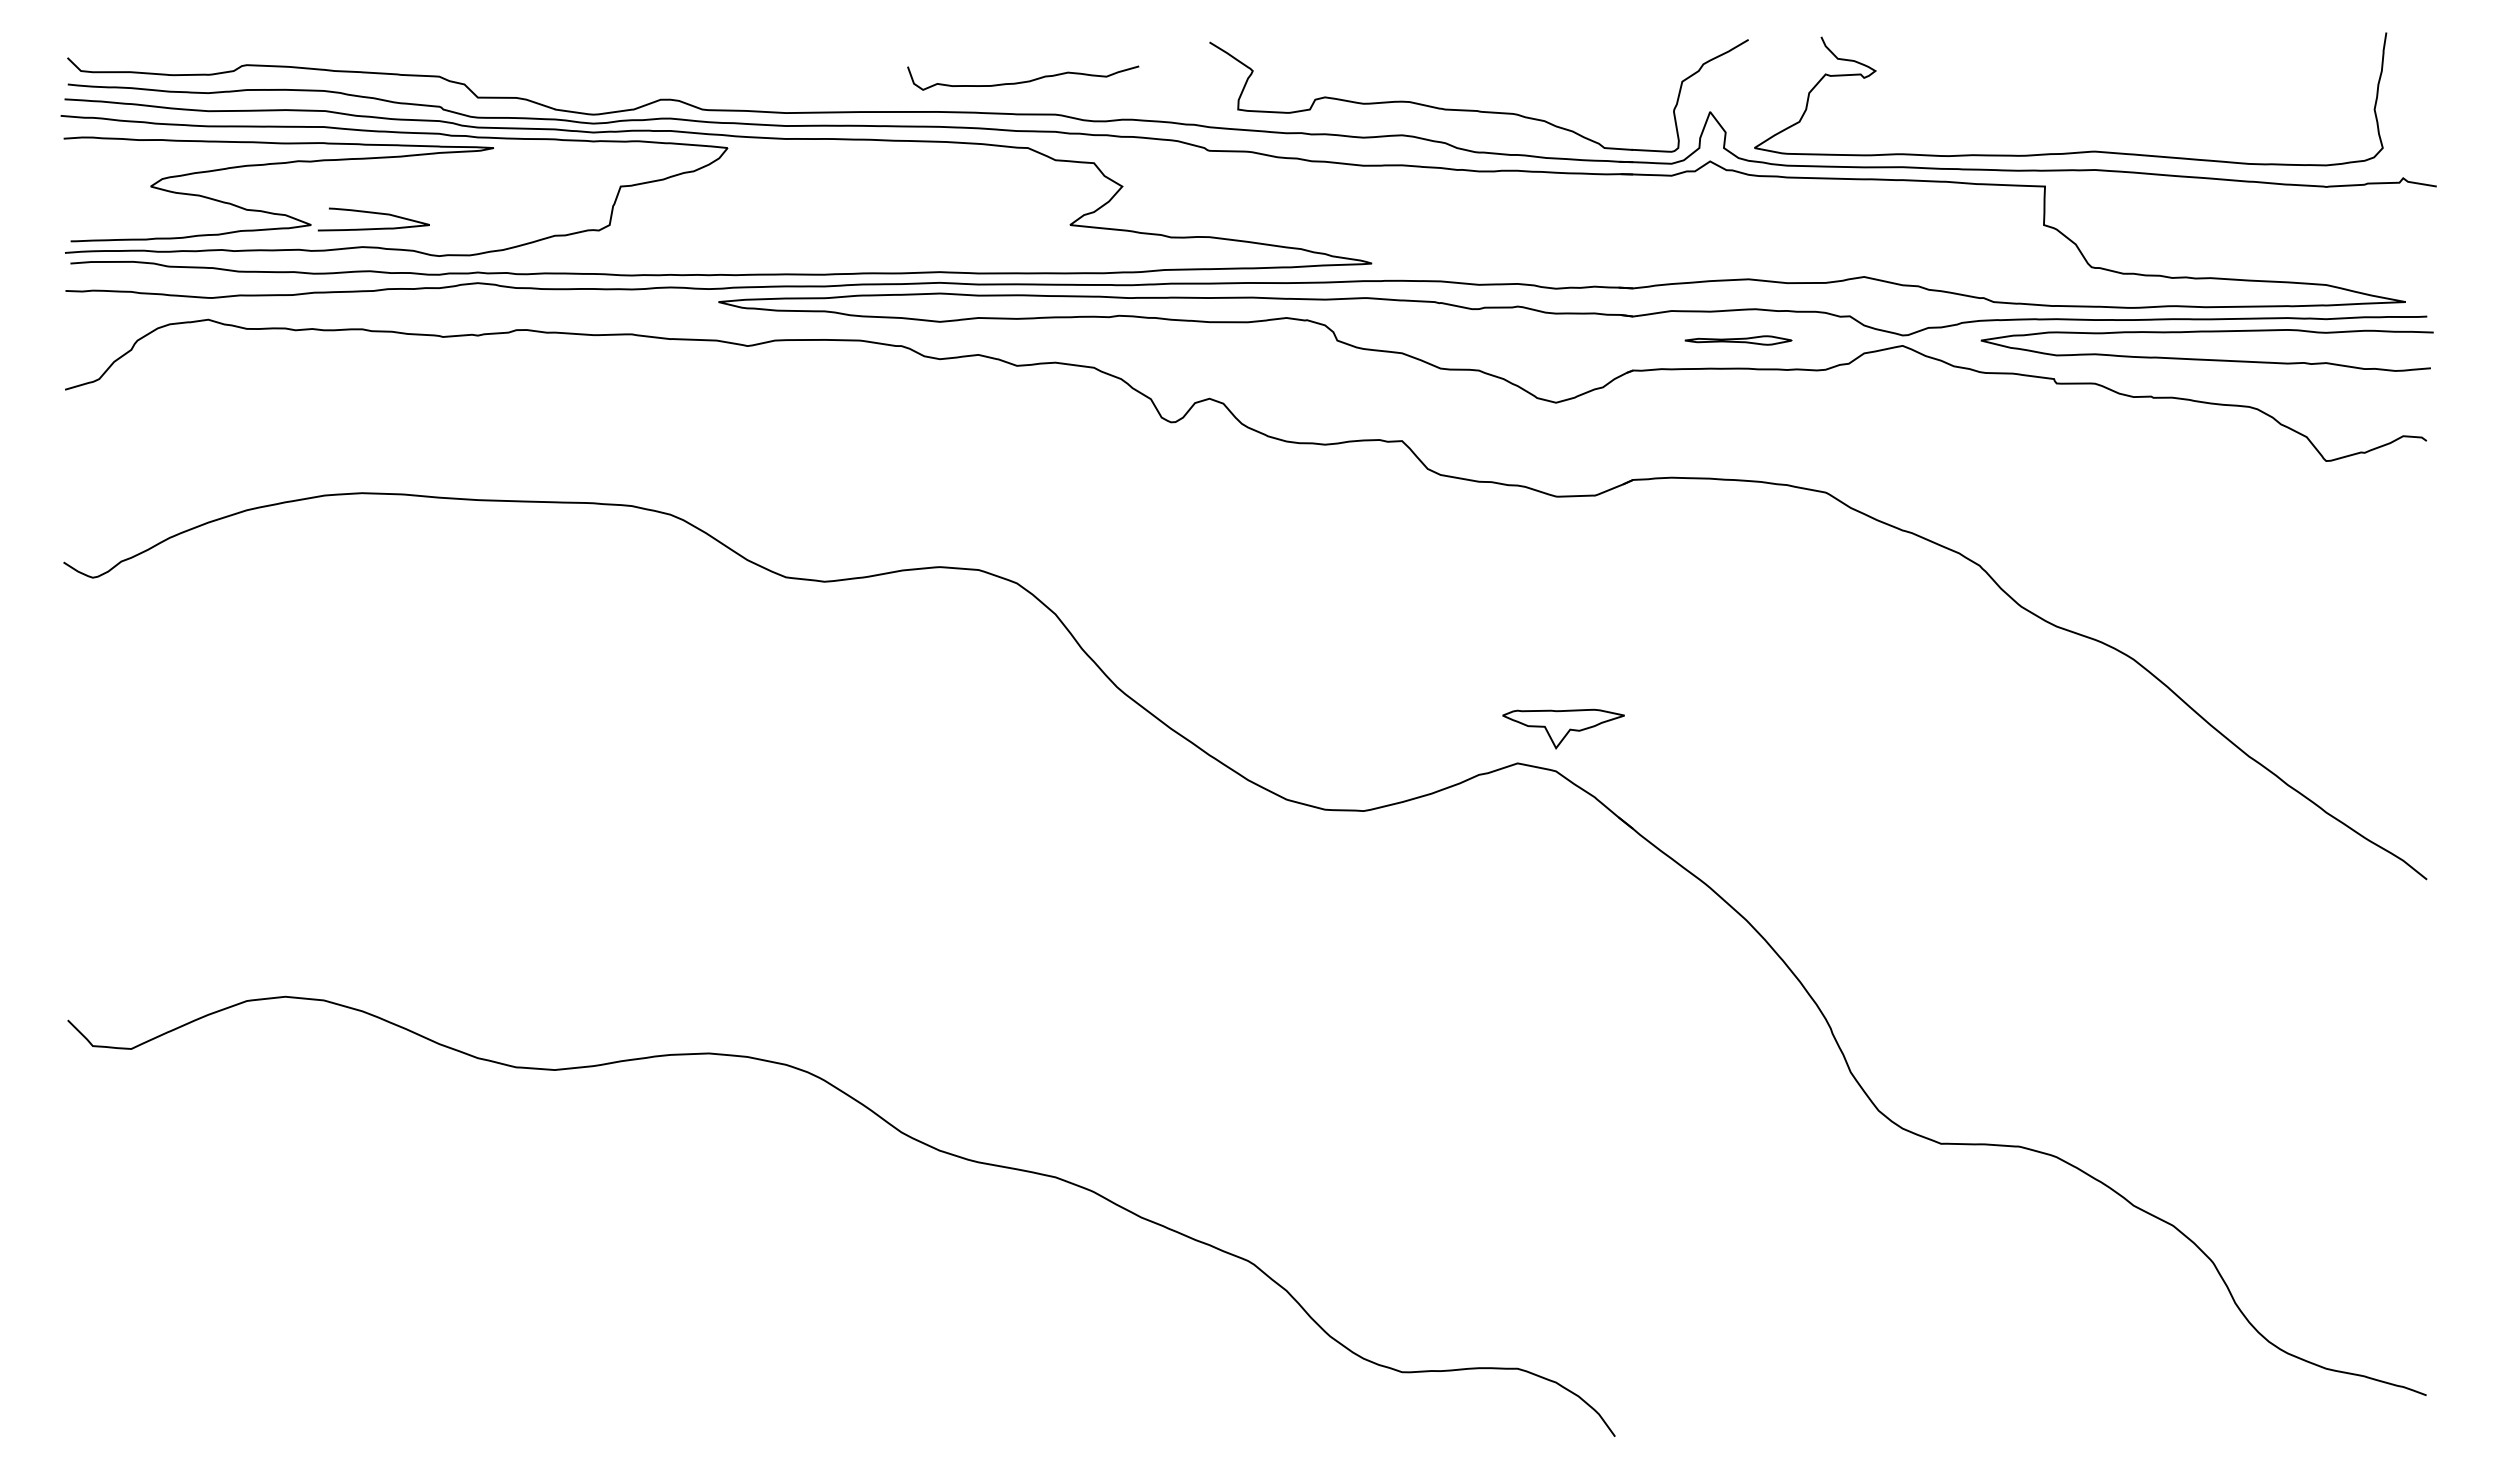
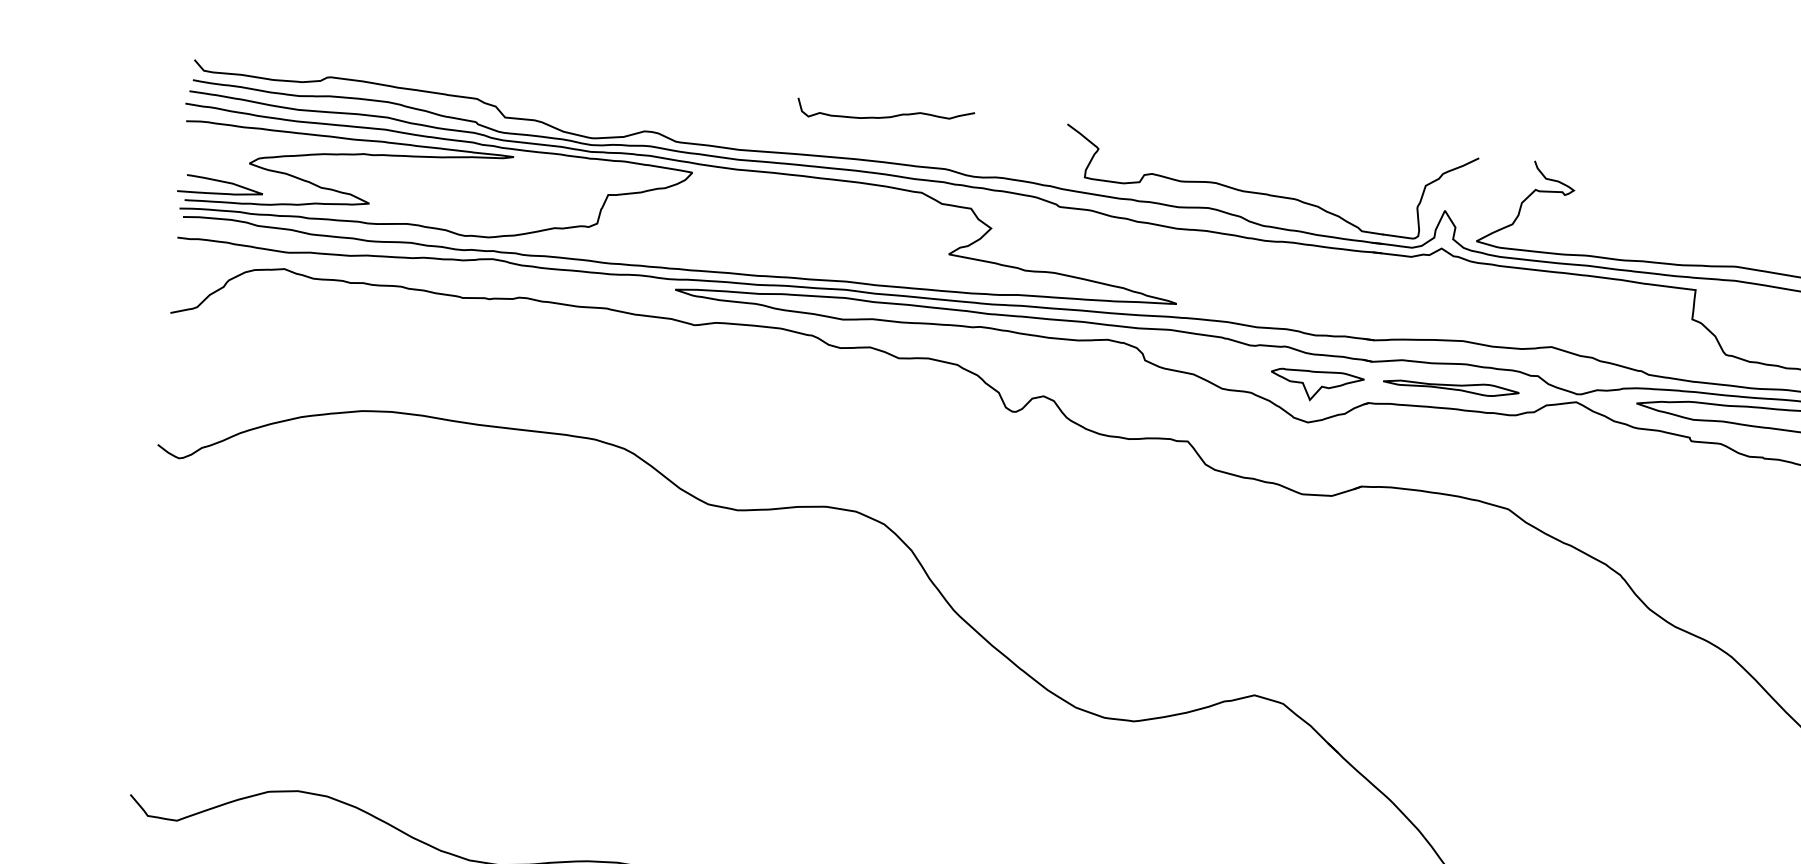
curve: (1023, 81) -> (885, 116), moved
curve: (373, 213) -> (220, 181), moved
part: (1738, 340) -> (1451, 387), size x1.67
part: (1563, 728) -> (1316, 385), moved

